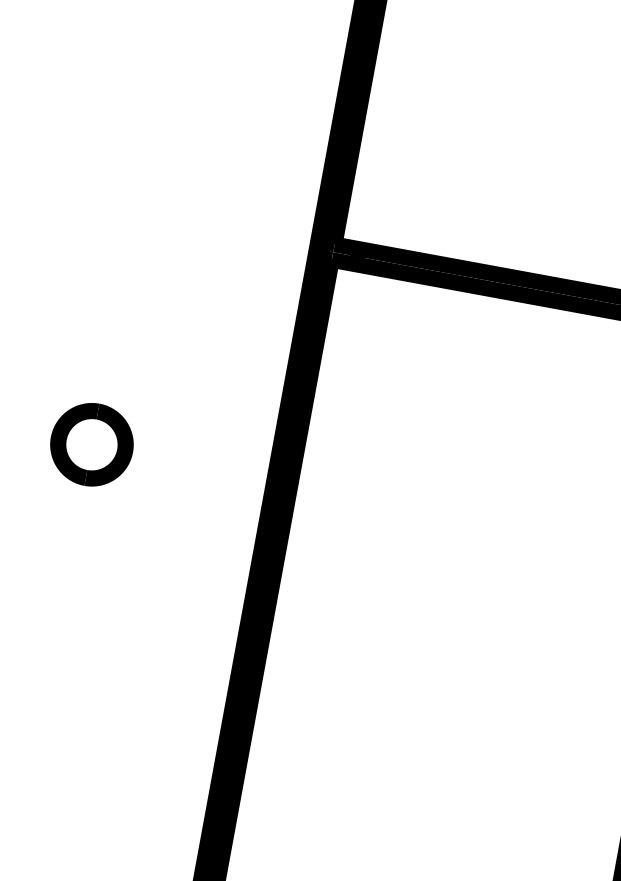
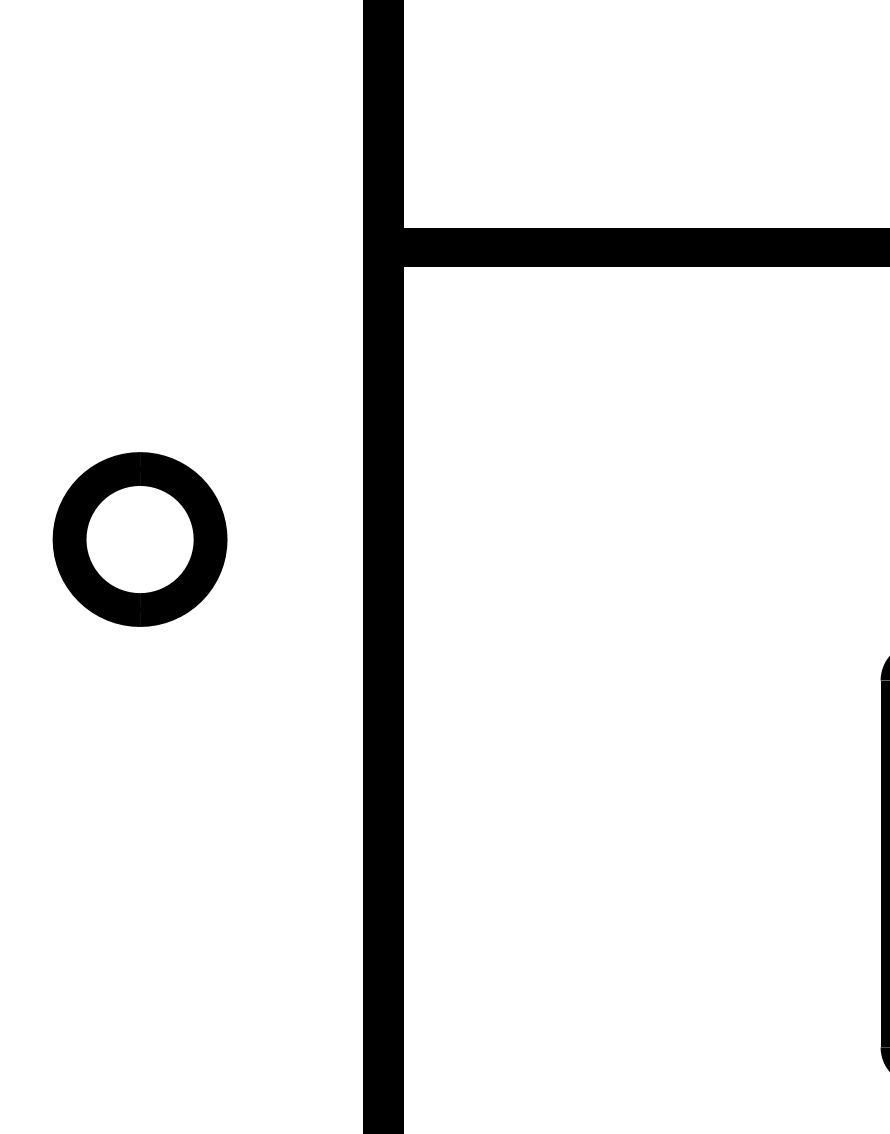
part: (91, 444) -> (139, 539), size x1.67

